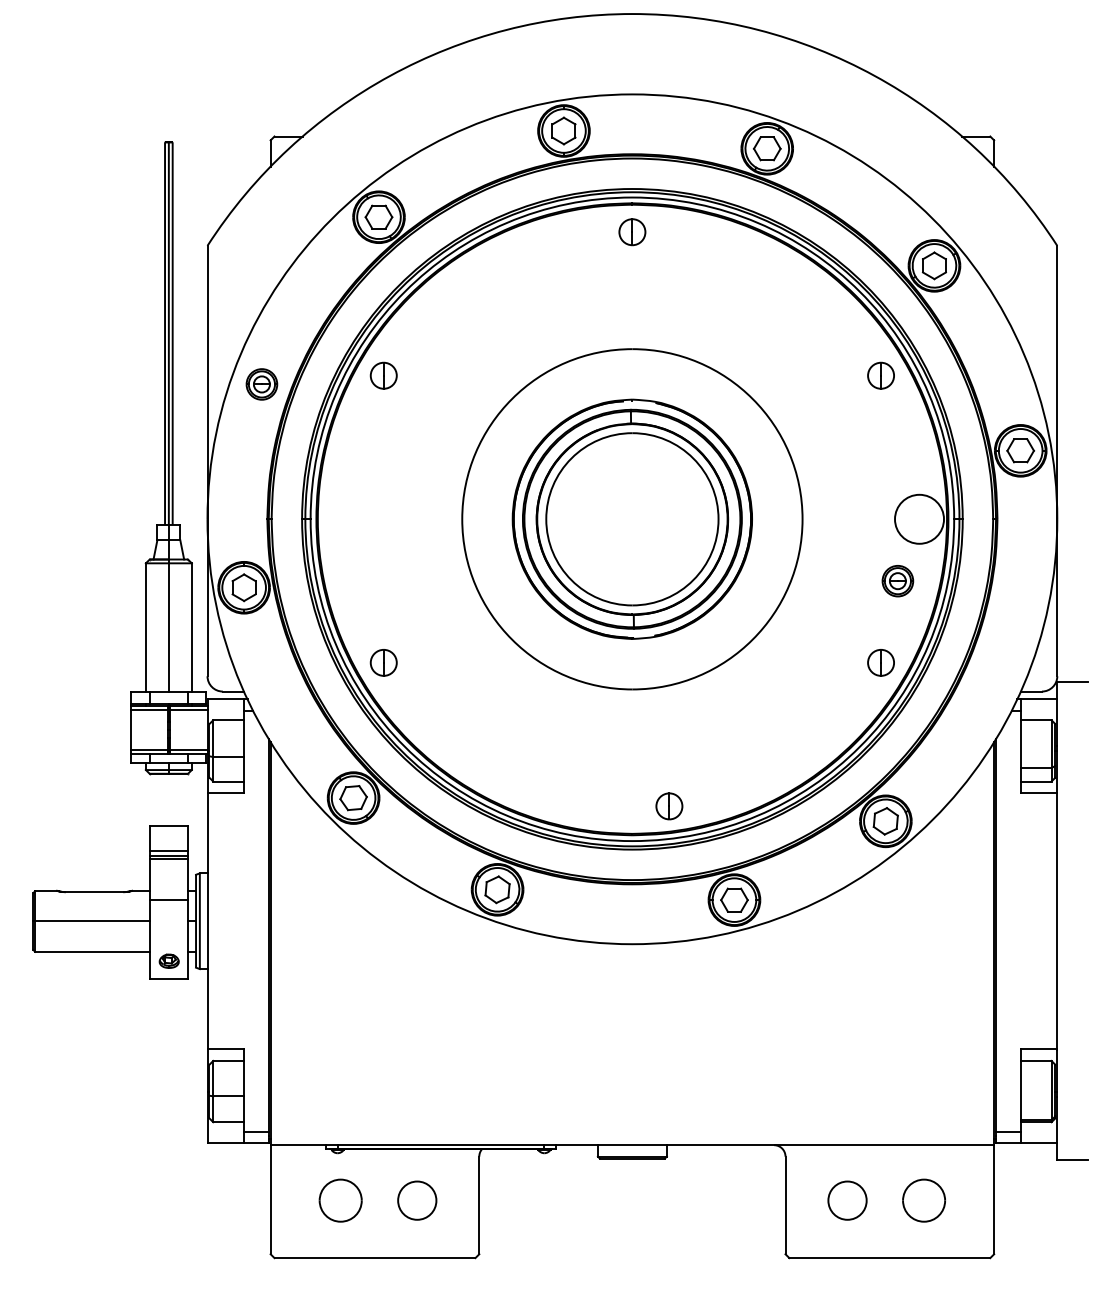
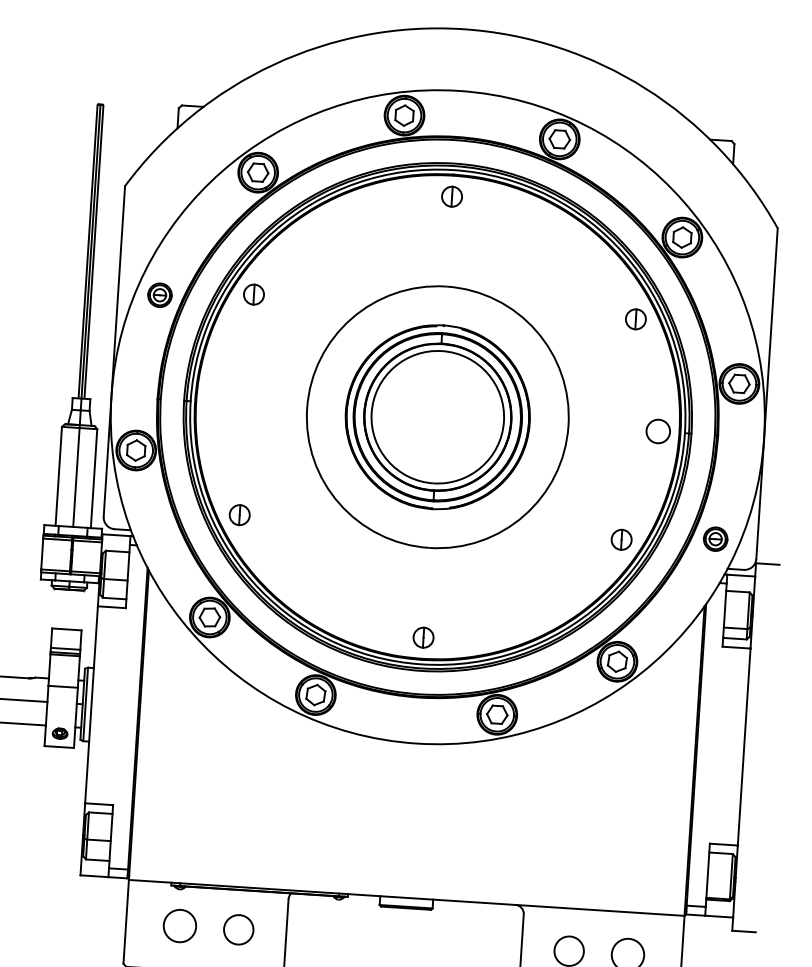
circle: (919, 519) -> (658, 431), size x0.62
part: (897, 581) -> (715, 539), moved
part: (669, 806) -> (423, 637), moved

